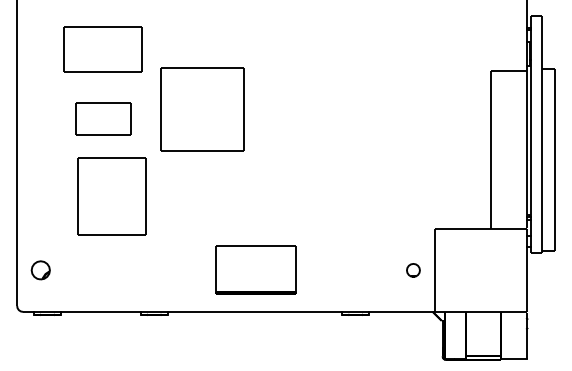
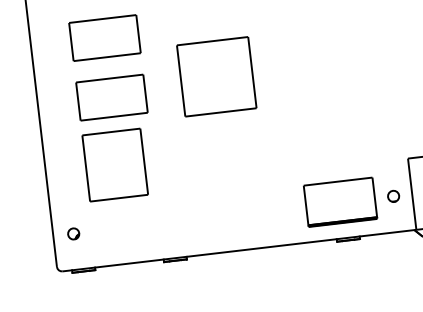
part: (202, 109) -> (216, 77), moved
part: (102, 118) -> (111, 97), size x1.43
part: (111, 196) -> (114, 164), moved
part: (255, 269) -> (340, 201), moved
part: (40, 270) -> (73, 234), size x0.71

